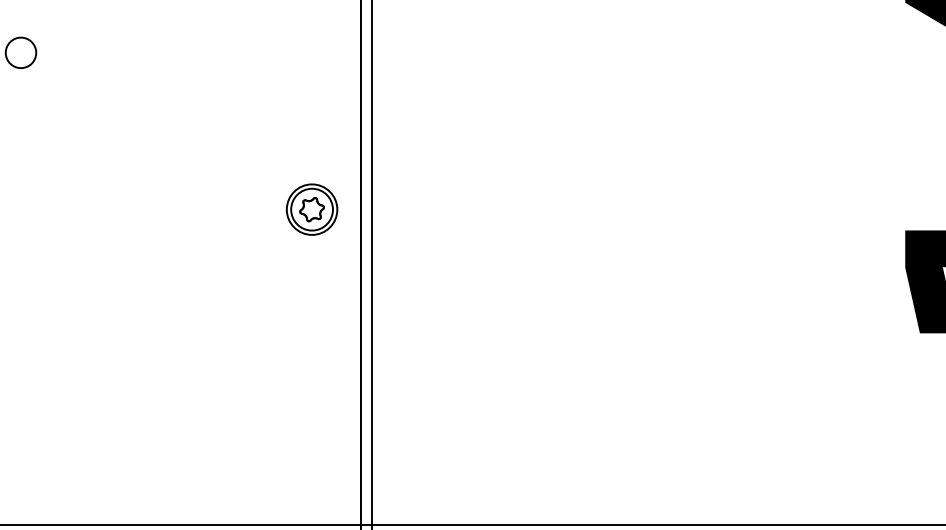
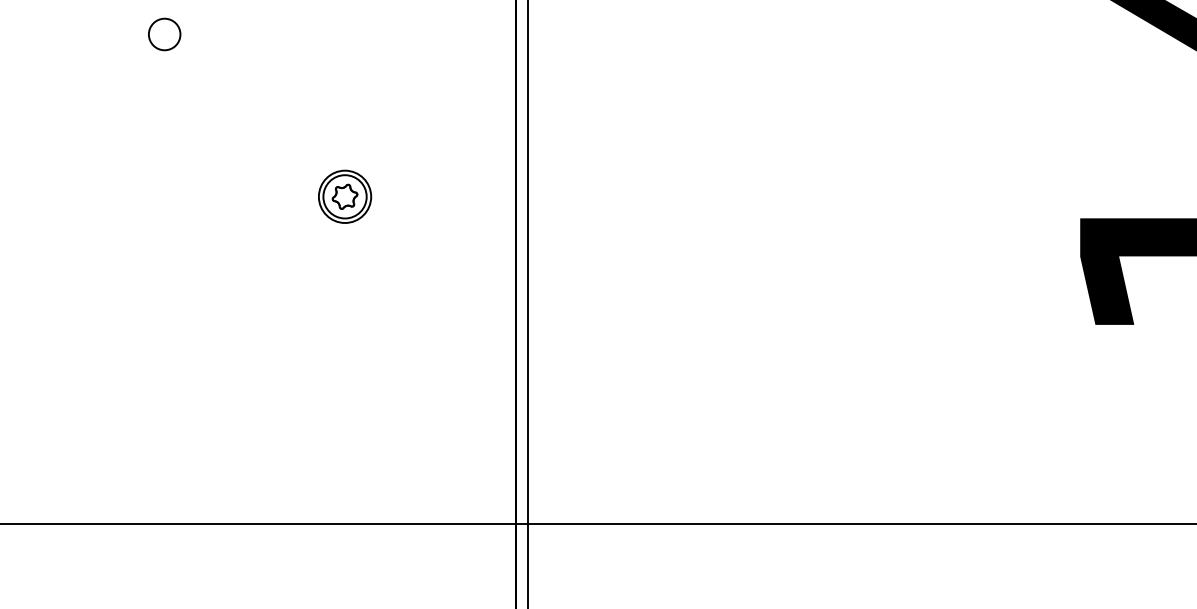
part: (312, 209) -> (345, 196), moved

